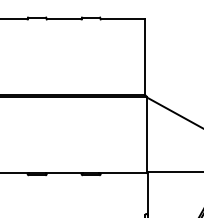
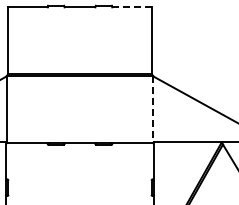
line: (122, 19) -> (131, 7), solid -> dashed
line: (147, 136) -> (153, 110), solid -> dashed

